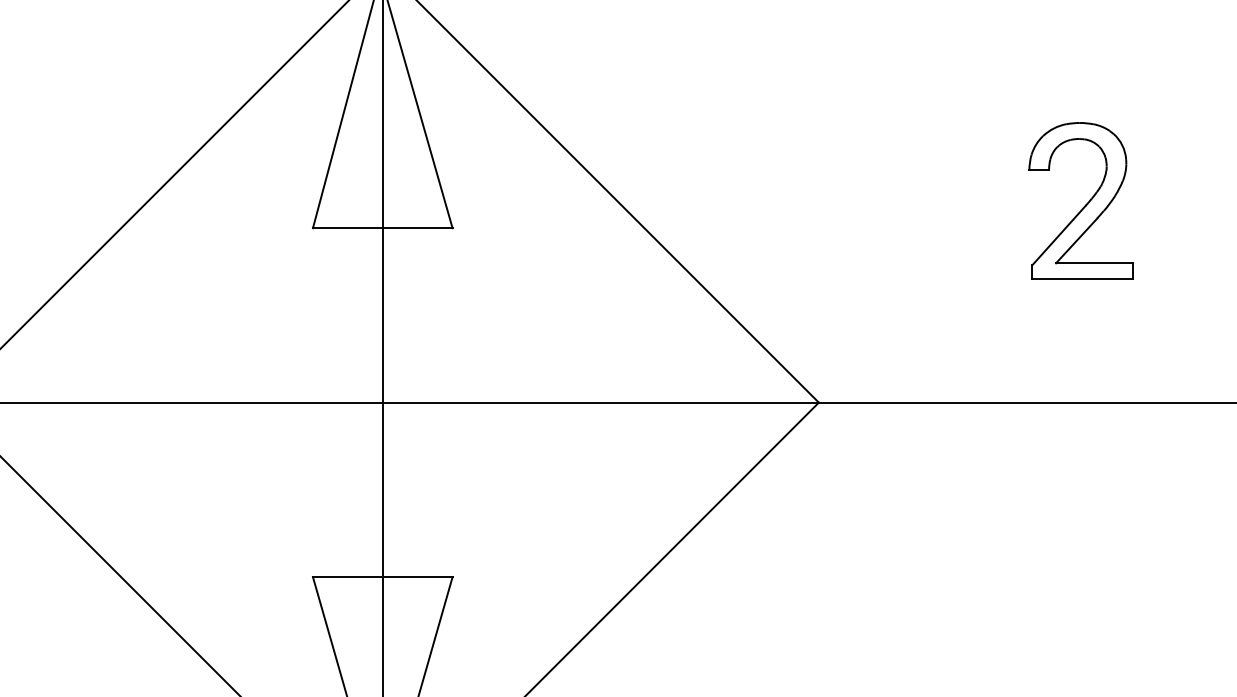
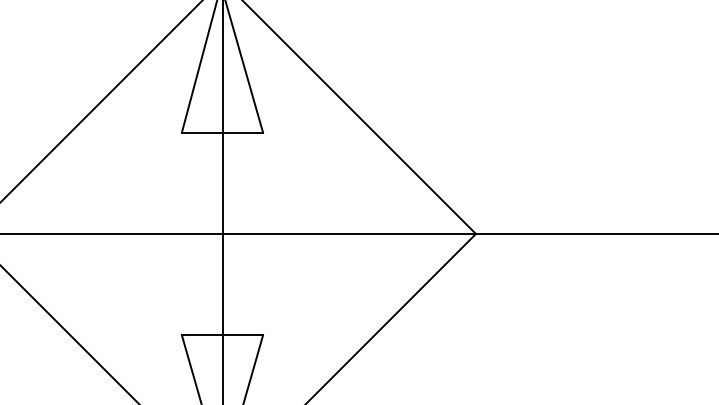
part: (1081, 200) -> (628, 116), removed

